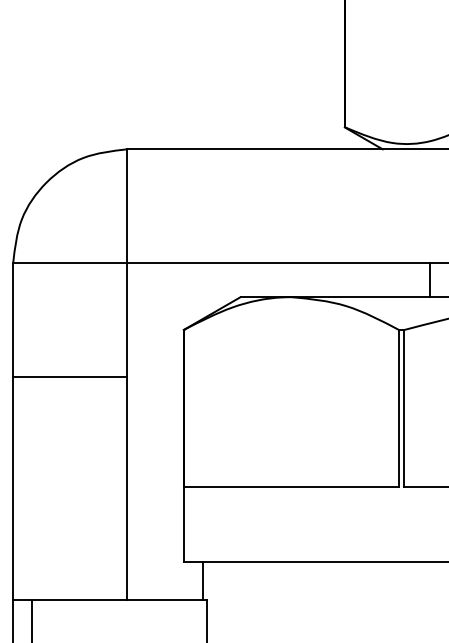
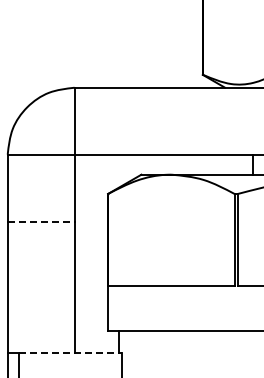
line: (70, 376) -> (41, 221), solid -> dashed
line: (119, 601) -> (70, 353), solid -> dashed

